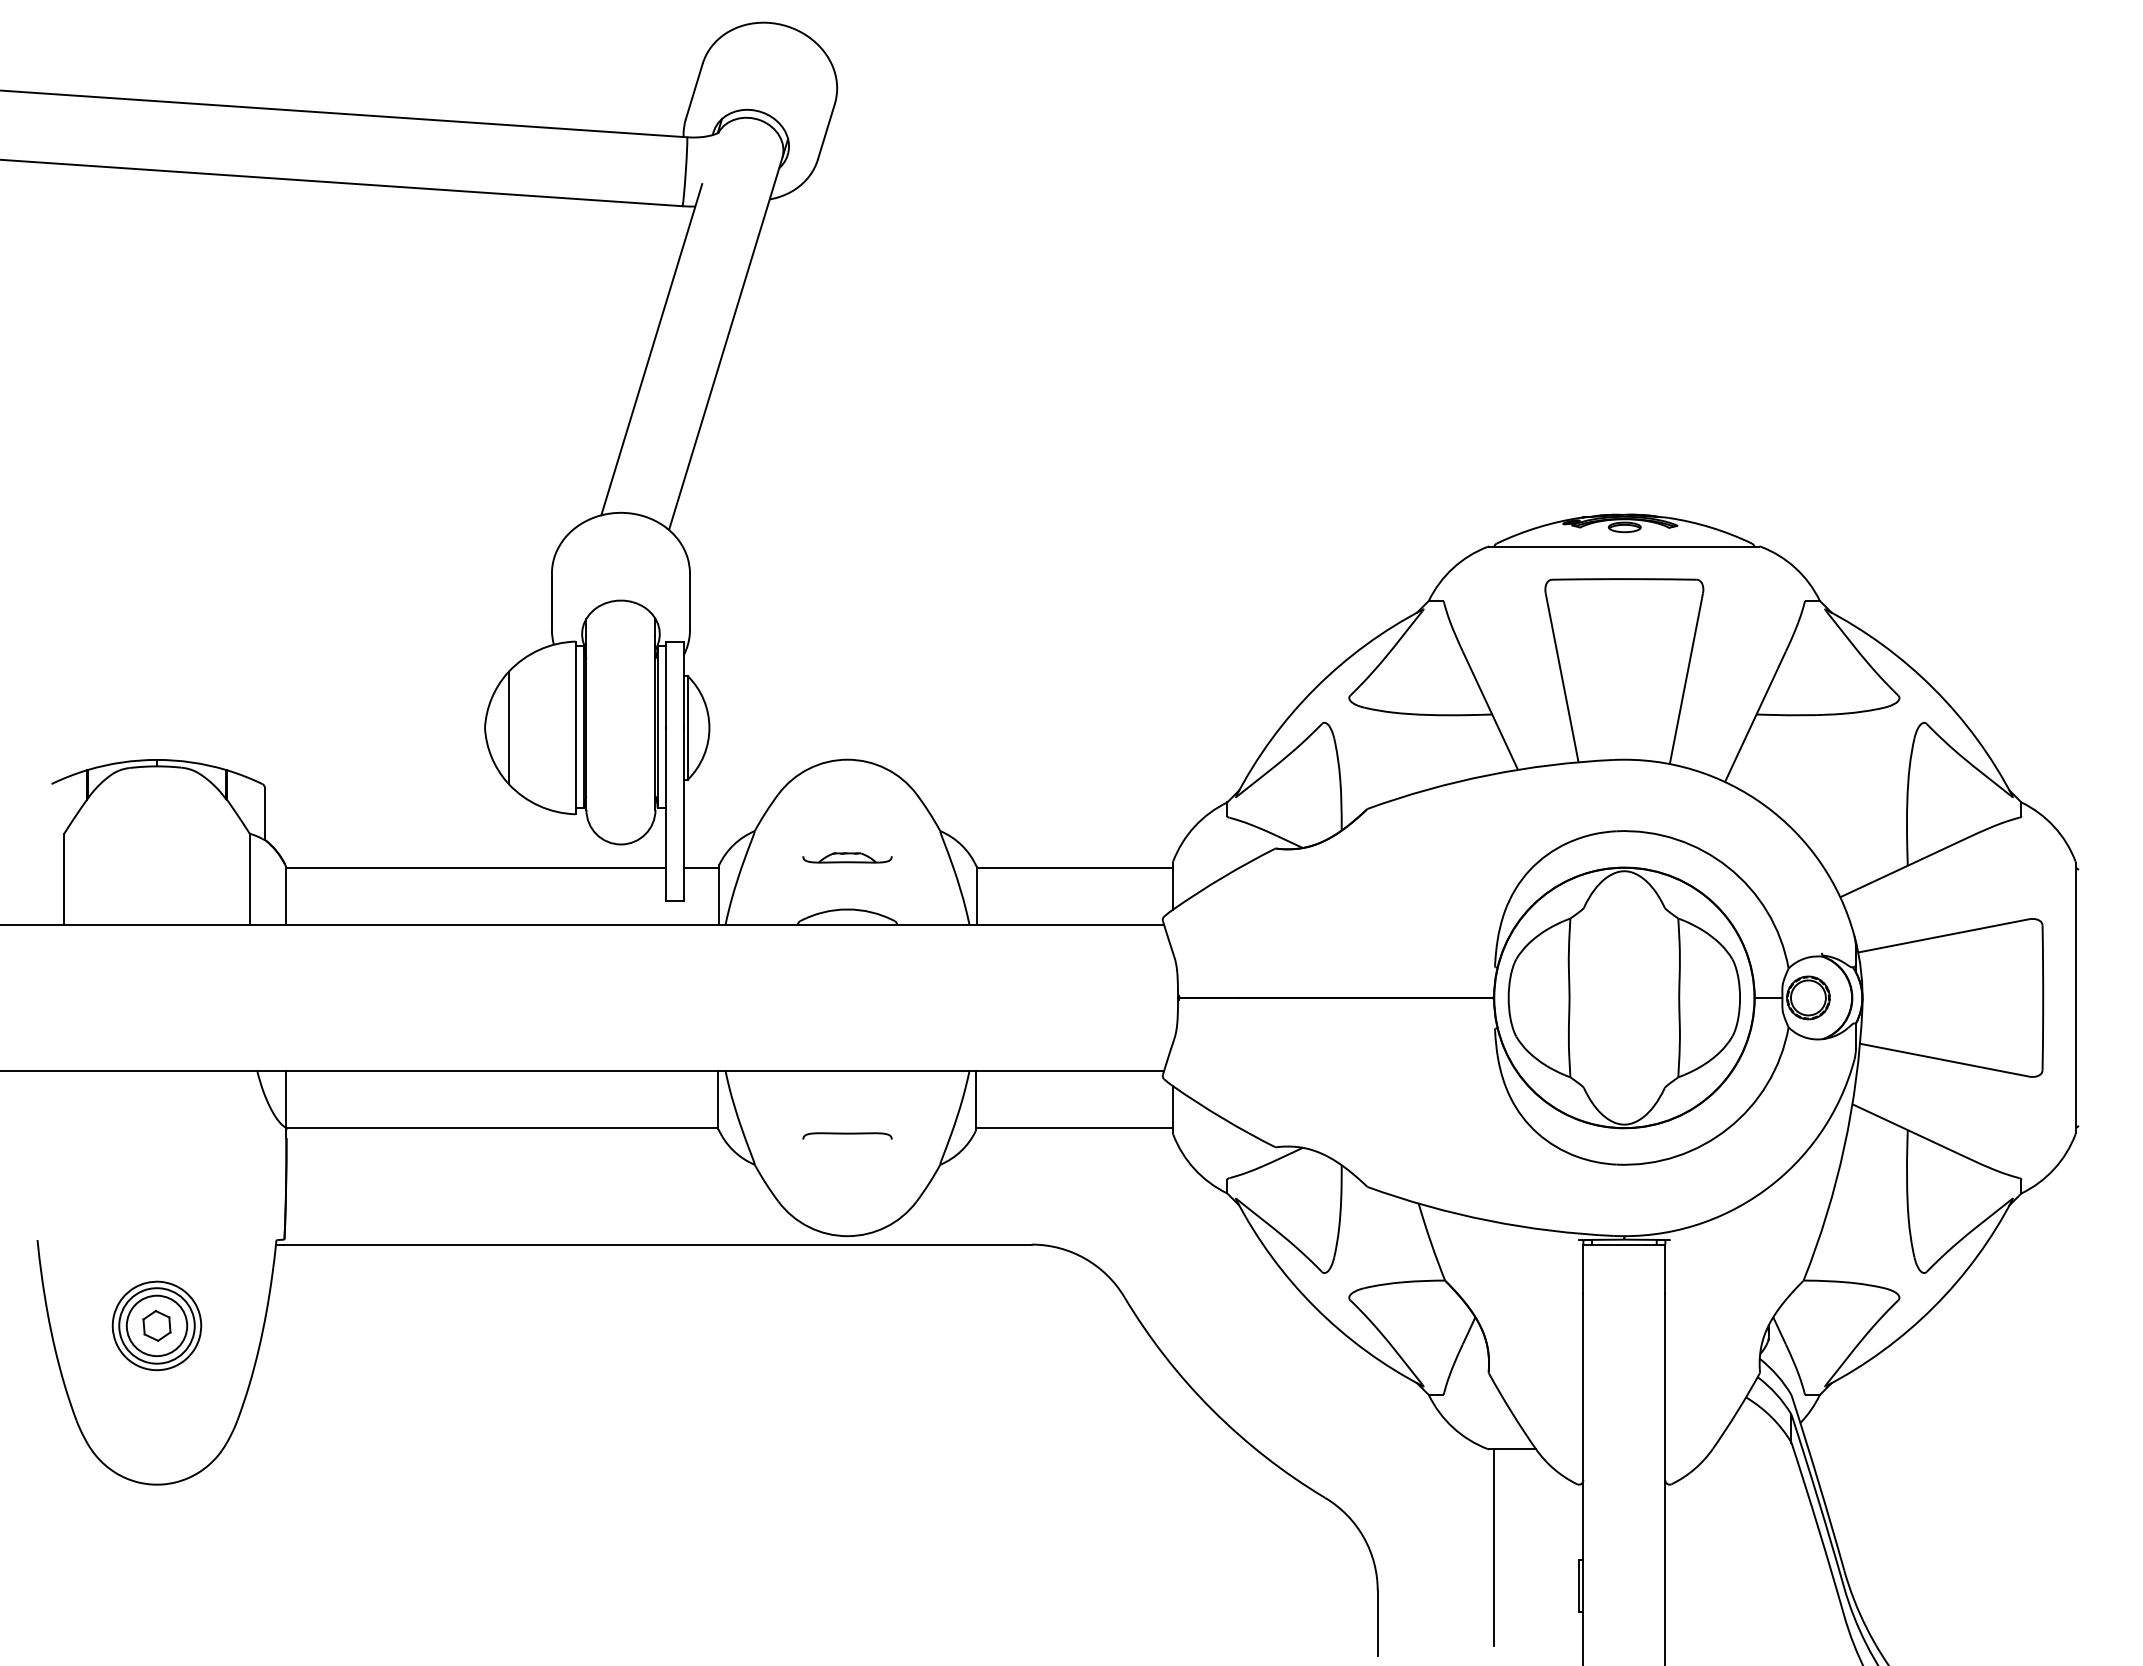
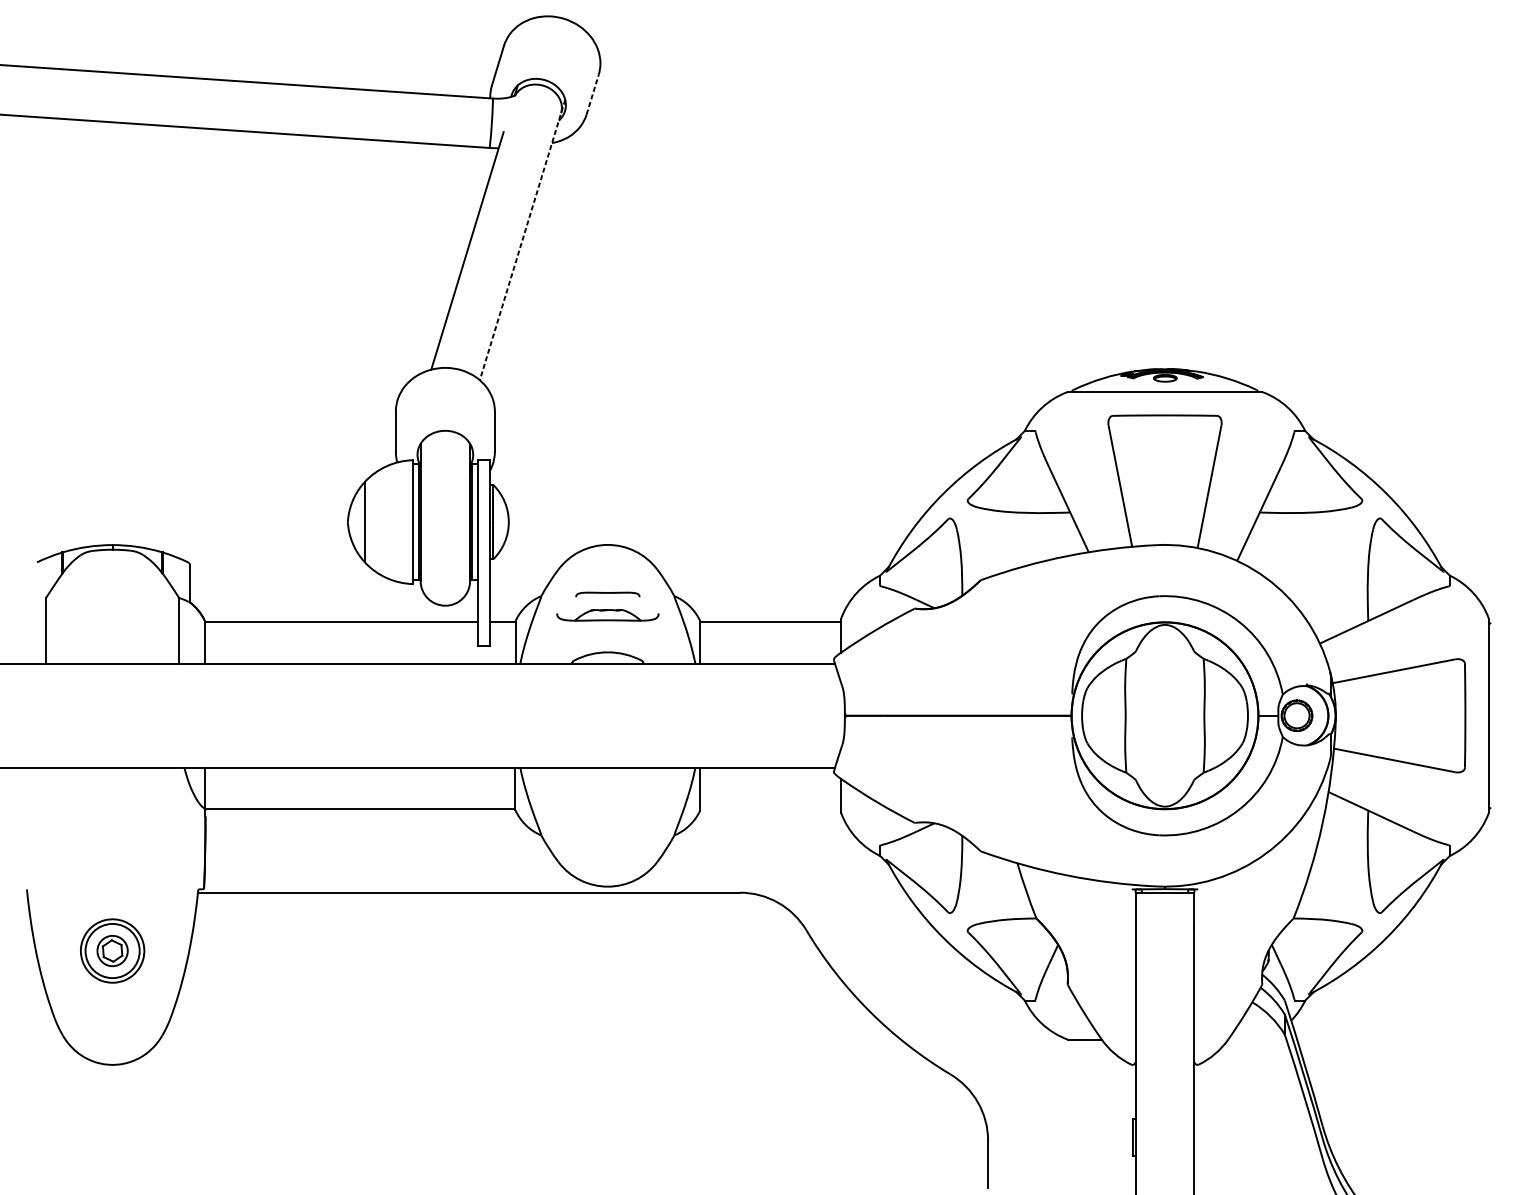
line: (826, 131) -> (592, 94), solid -> dashed
line: (728, 335) -> (522, 240), solid -> dashed
part: (847, 857) -> (607, 615), size x1.6
line: (1073, 1128) -> (769, 809), removed
curve: (847, 1134) -> (607, 593), moved
circle: (156, 1325) -> (112, 950), size x0.7
line: (1494, 1547) -> (1071, 1109), removed

